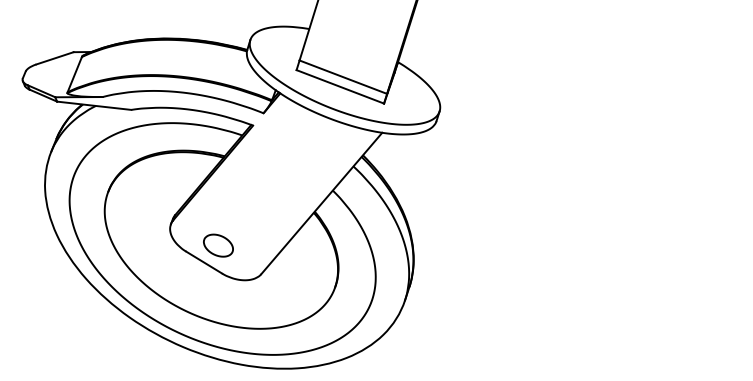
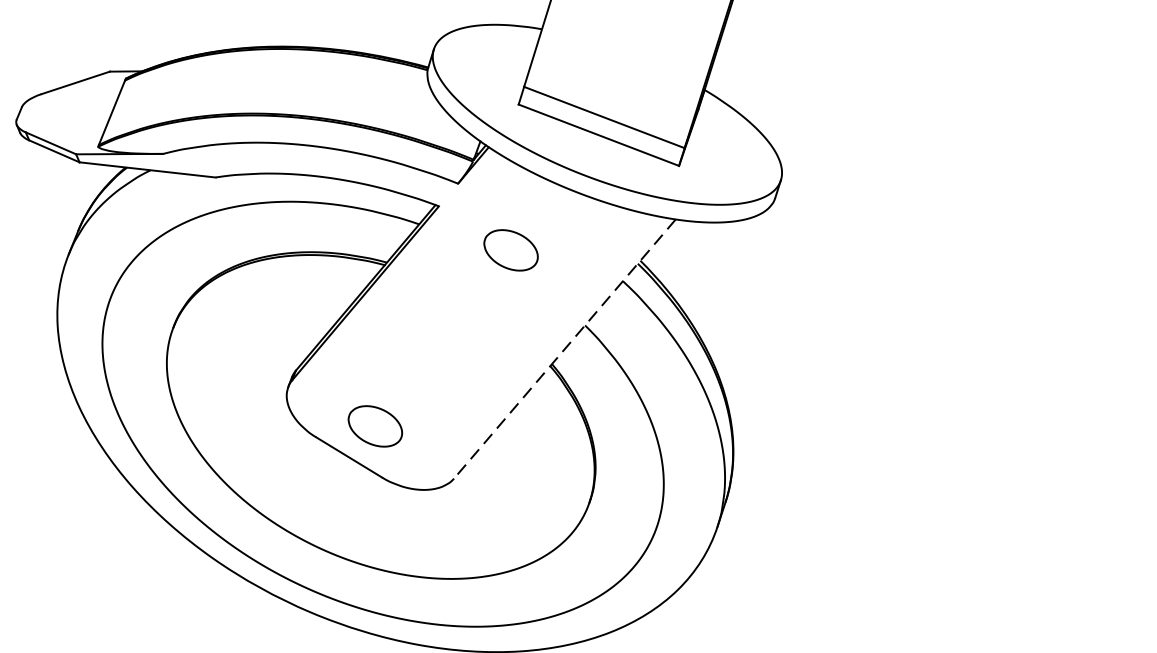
part: (292, 149) -> (511, 250), added
line: (321, 203) -> (564, 349), solid -> dashed

